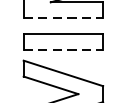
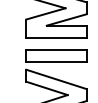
line: (63, 18) -> (56, 37), dashed -> solid
line: (63, 49) -> (56, 61), dashed -> solid

